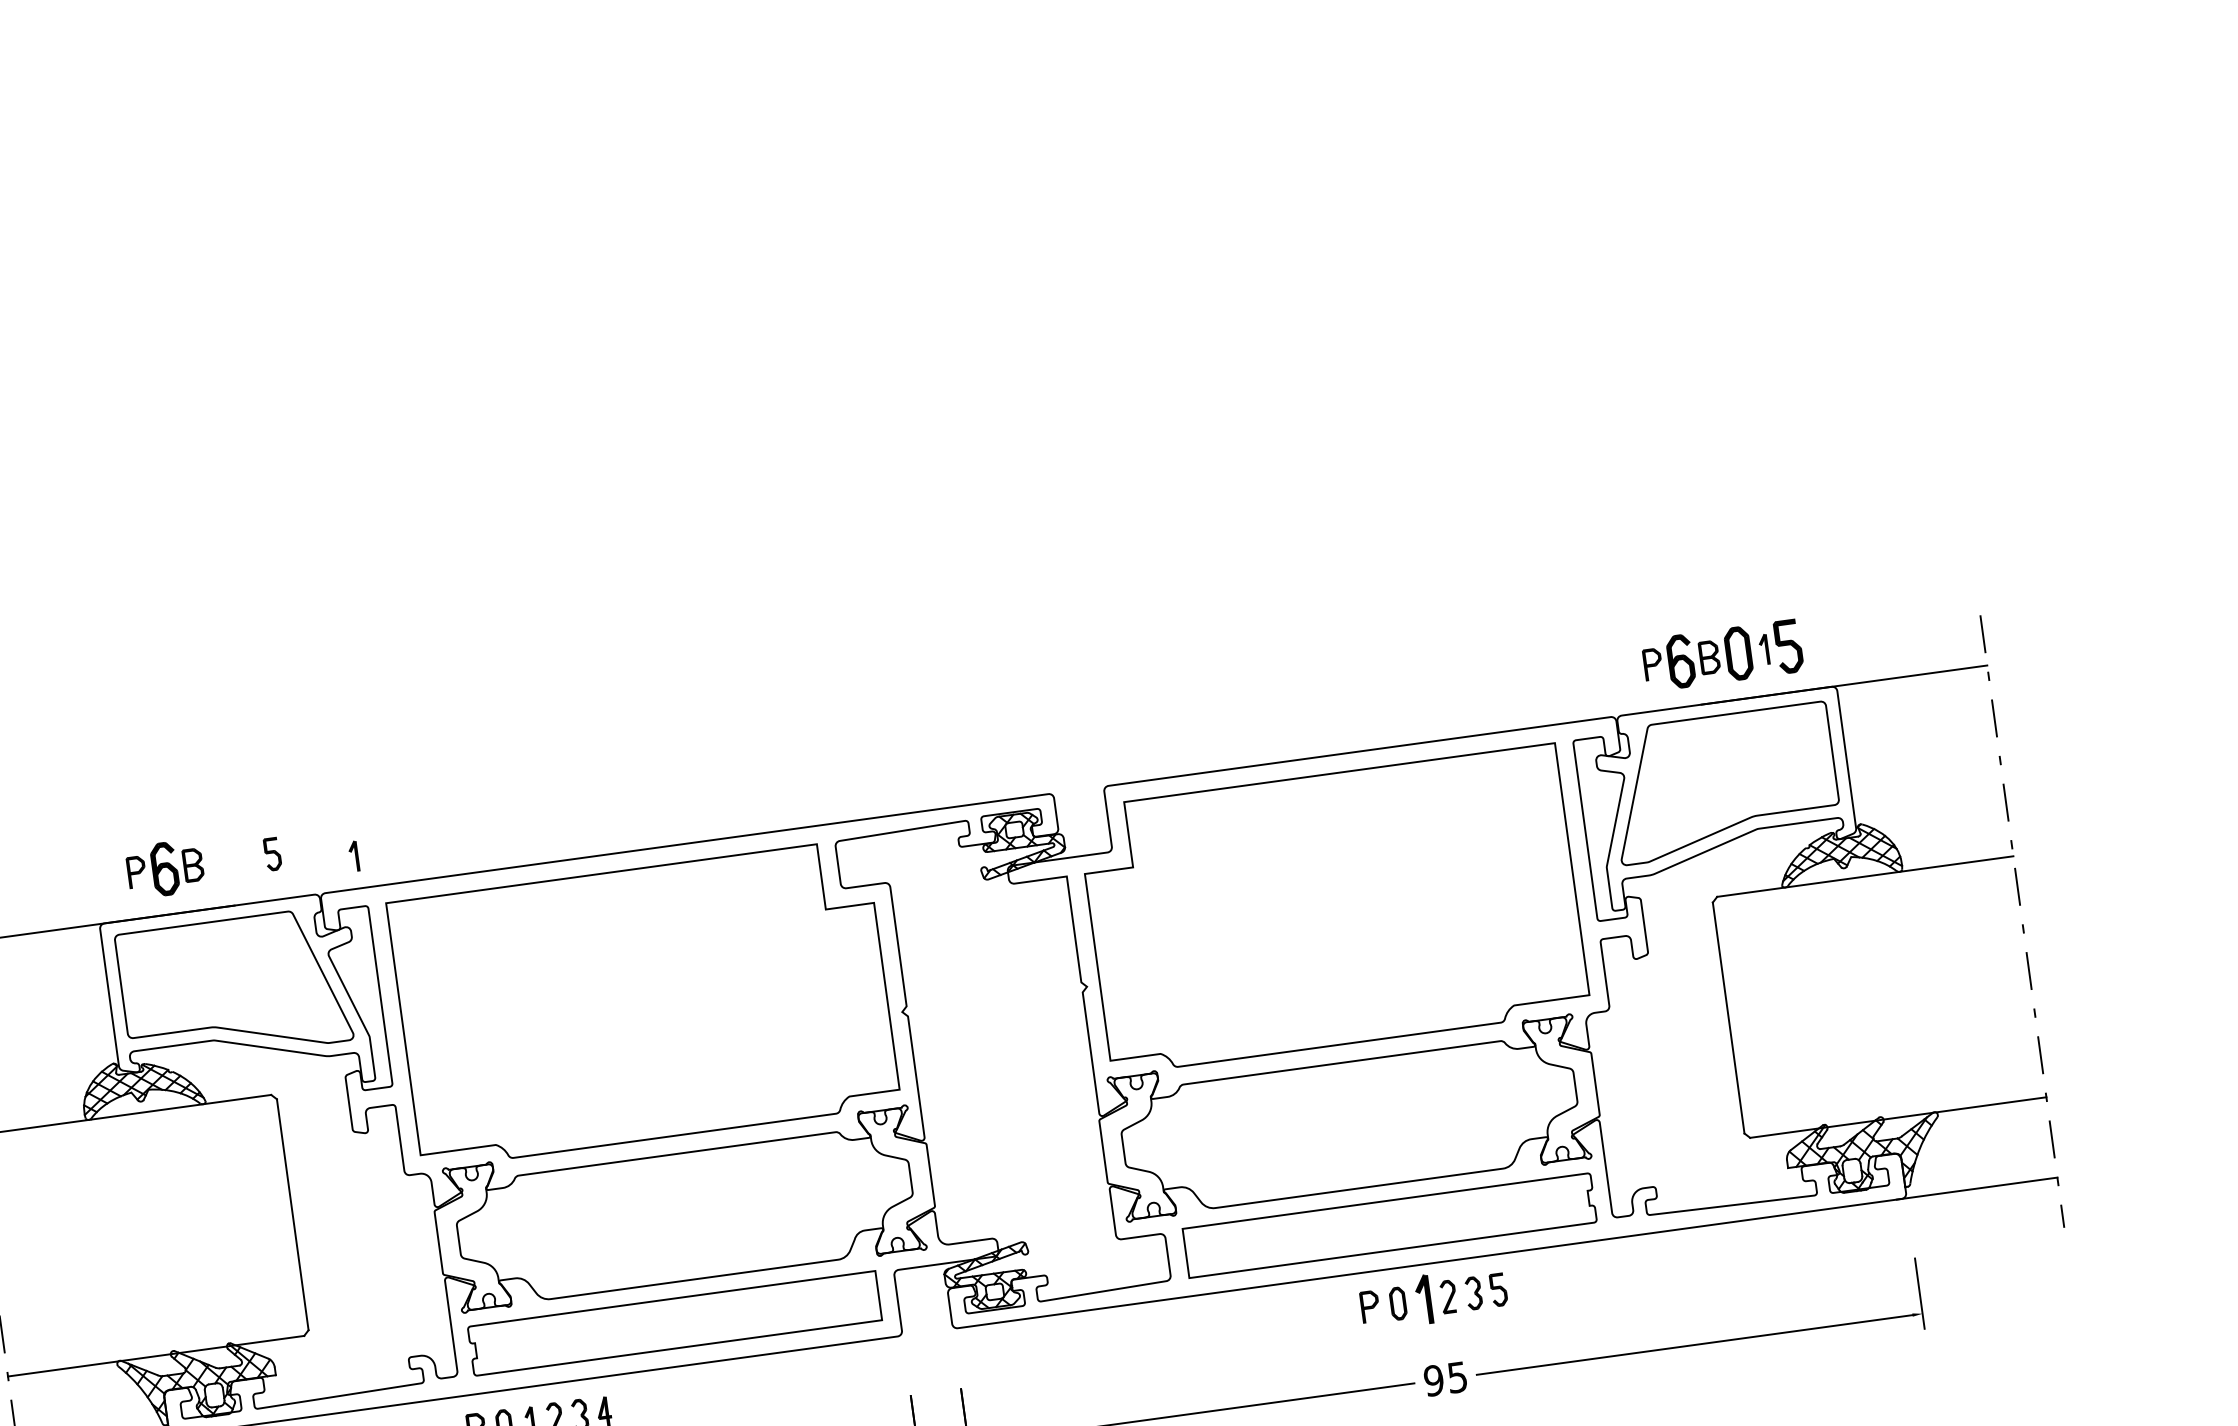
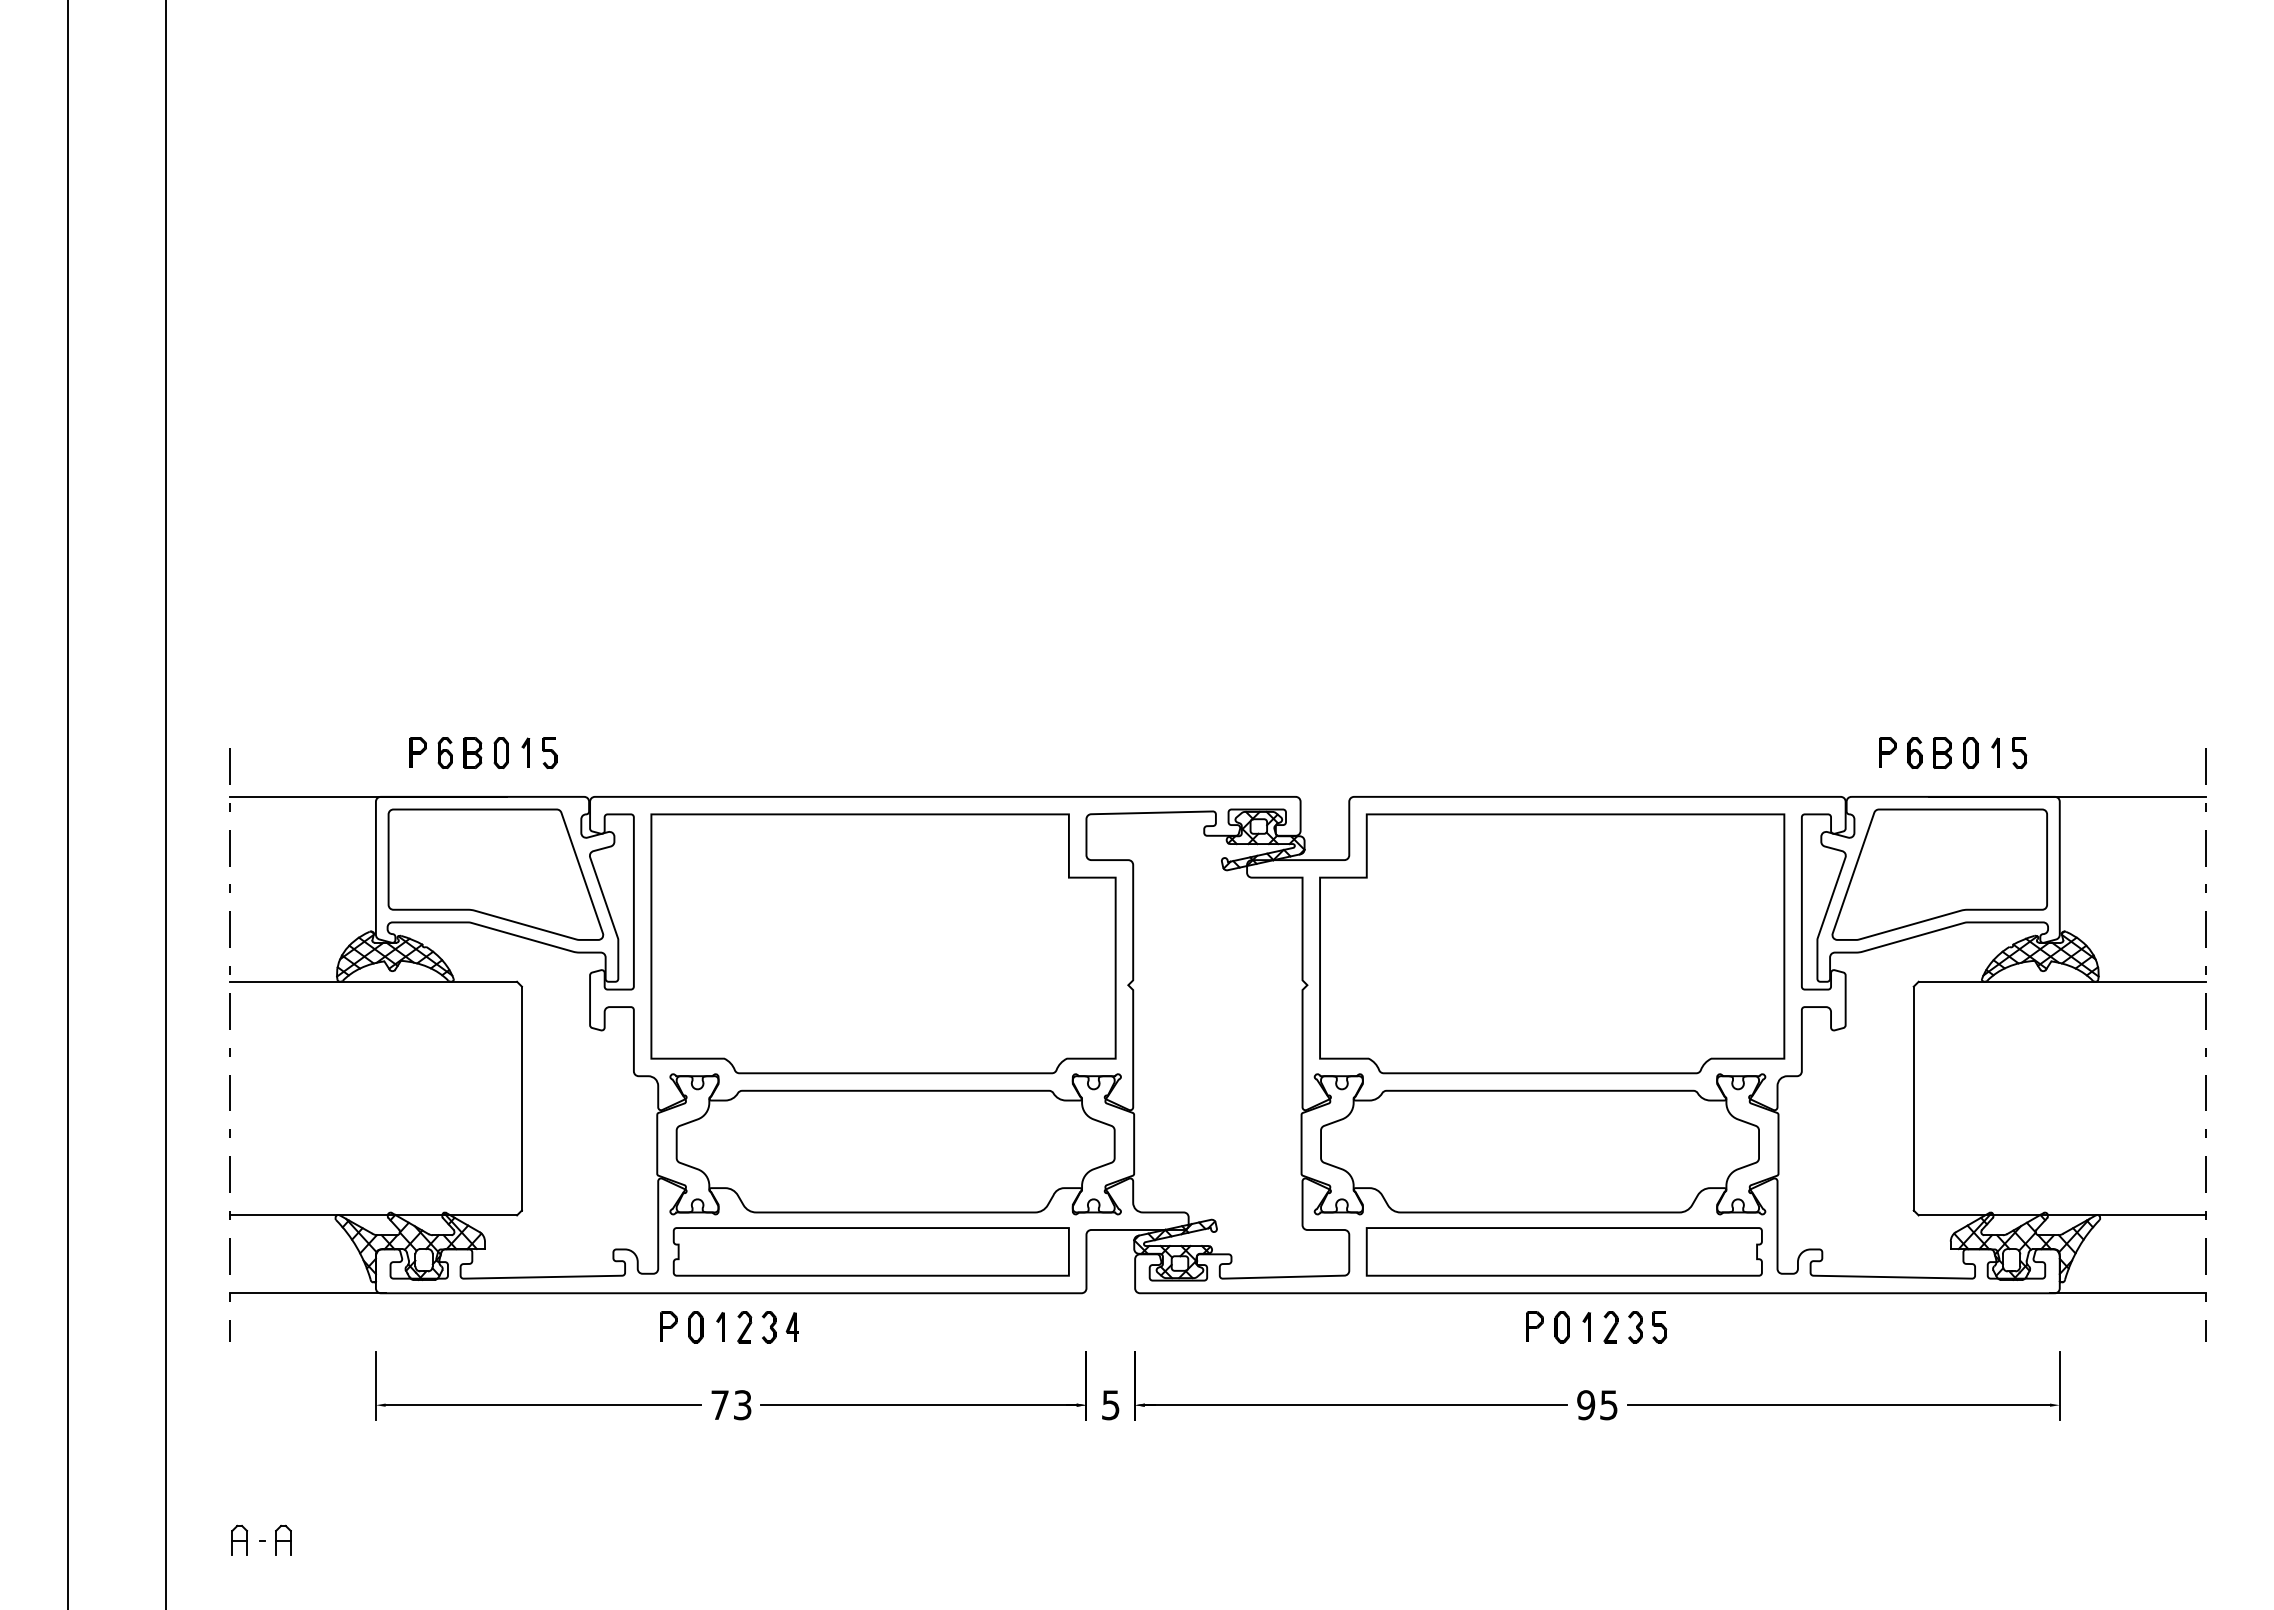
part: (1788, 646) -> (2019, 752), size x0.62
part: (1738, 652) -> (1970, 752), size x0.62
part: (1680, 660) -> (1914, 752), size x0.62
part: (353, 856) -> (525, 752), moved
part: (221, 860) -> (500, 752), added
part: (163, 868) -> (444, 752), size x0.62
part: (1423, 1299) -> (1586, 1326), size x0.62

